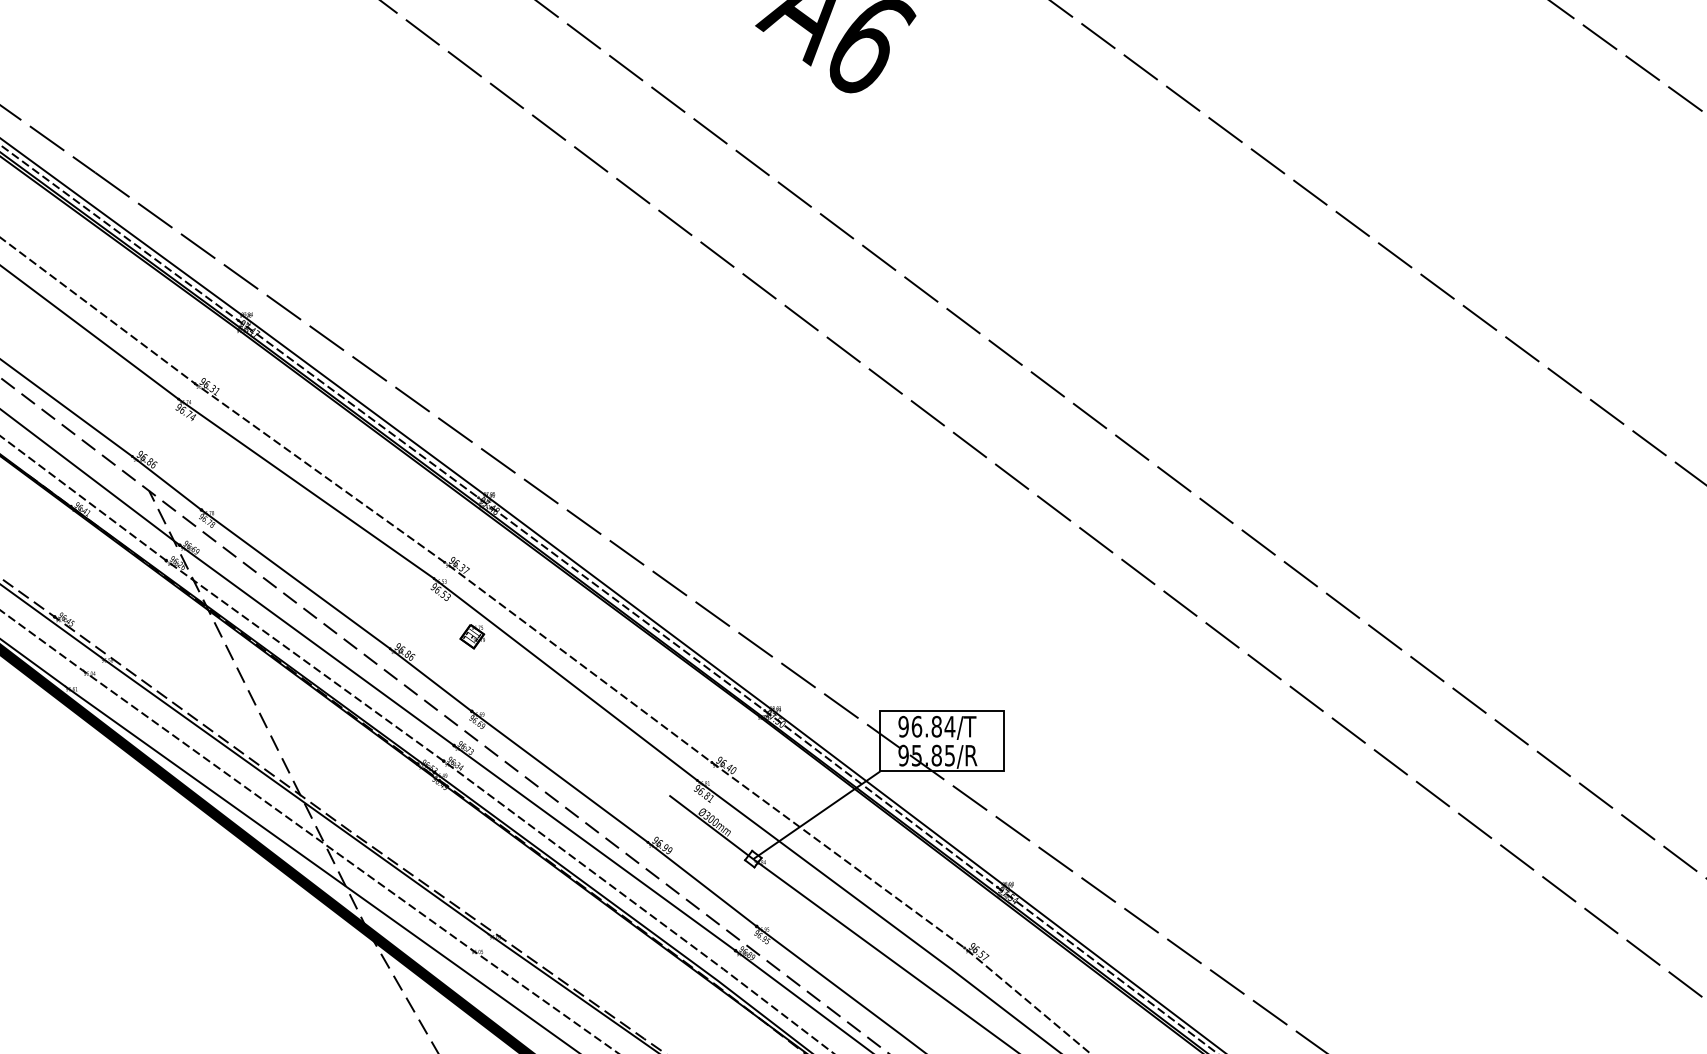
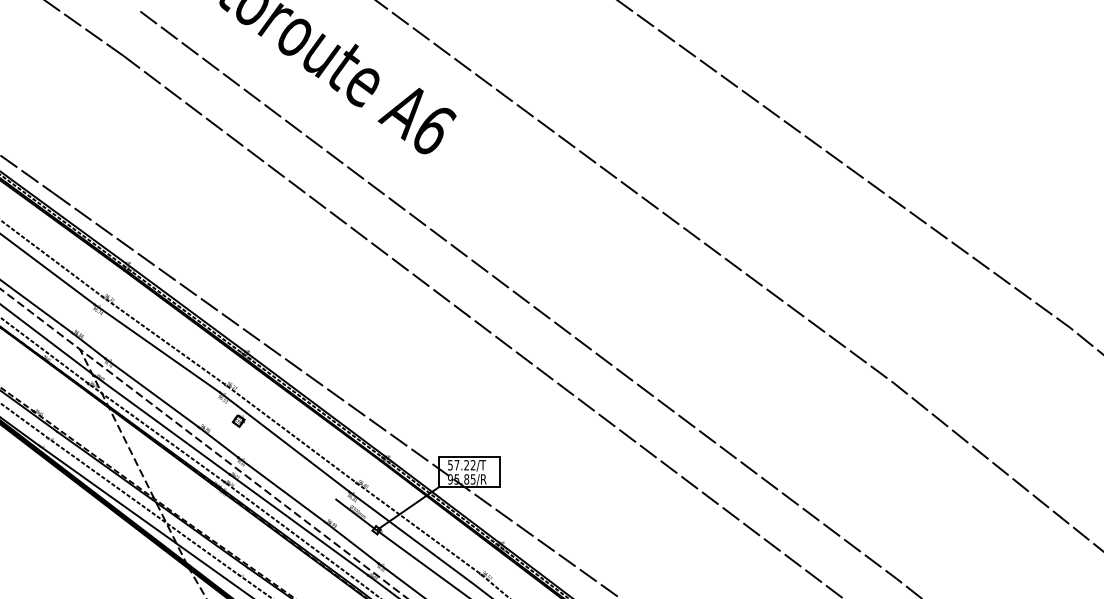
text: (926, 727) -> (461, 465), 96.84/T -> 57.22/T

